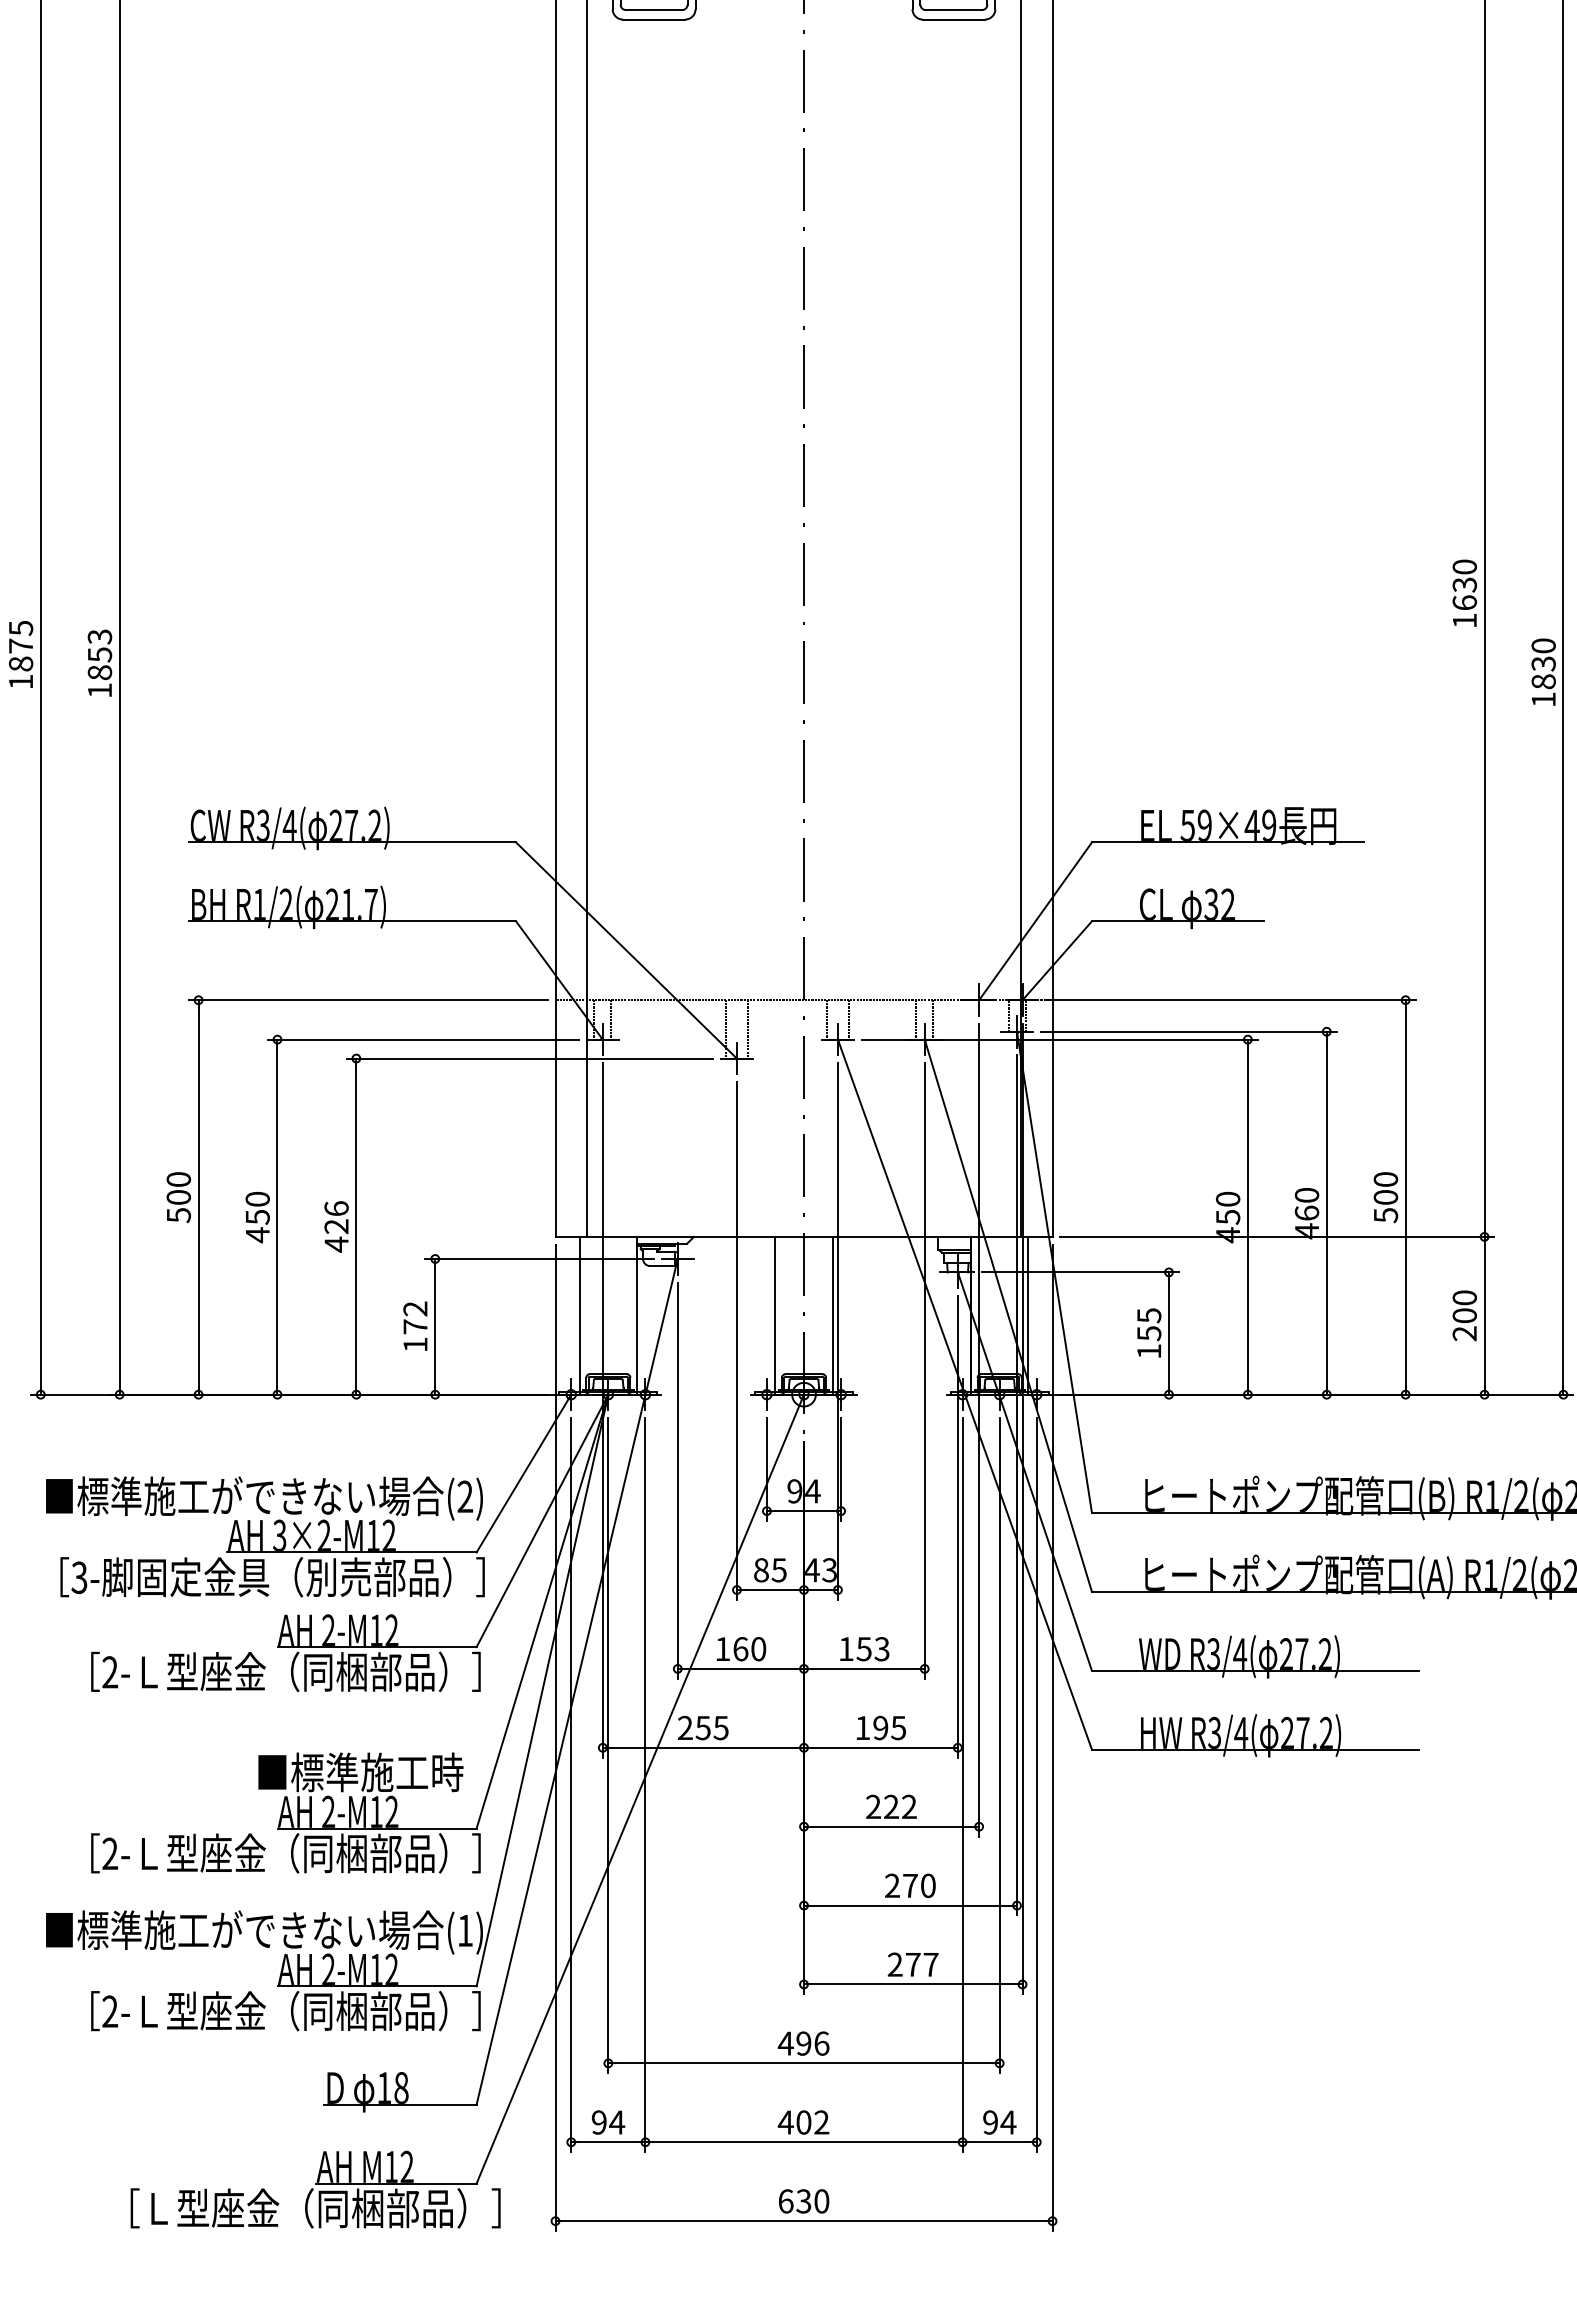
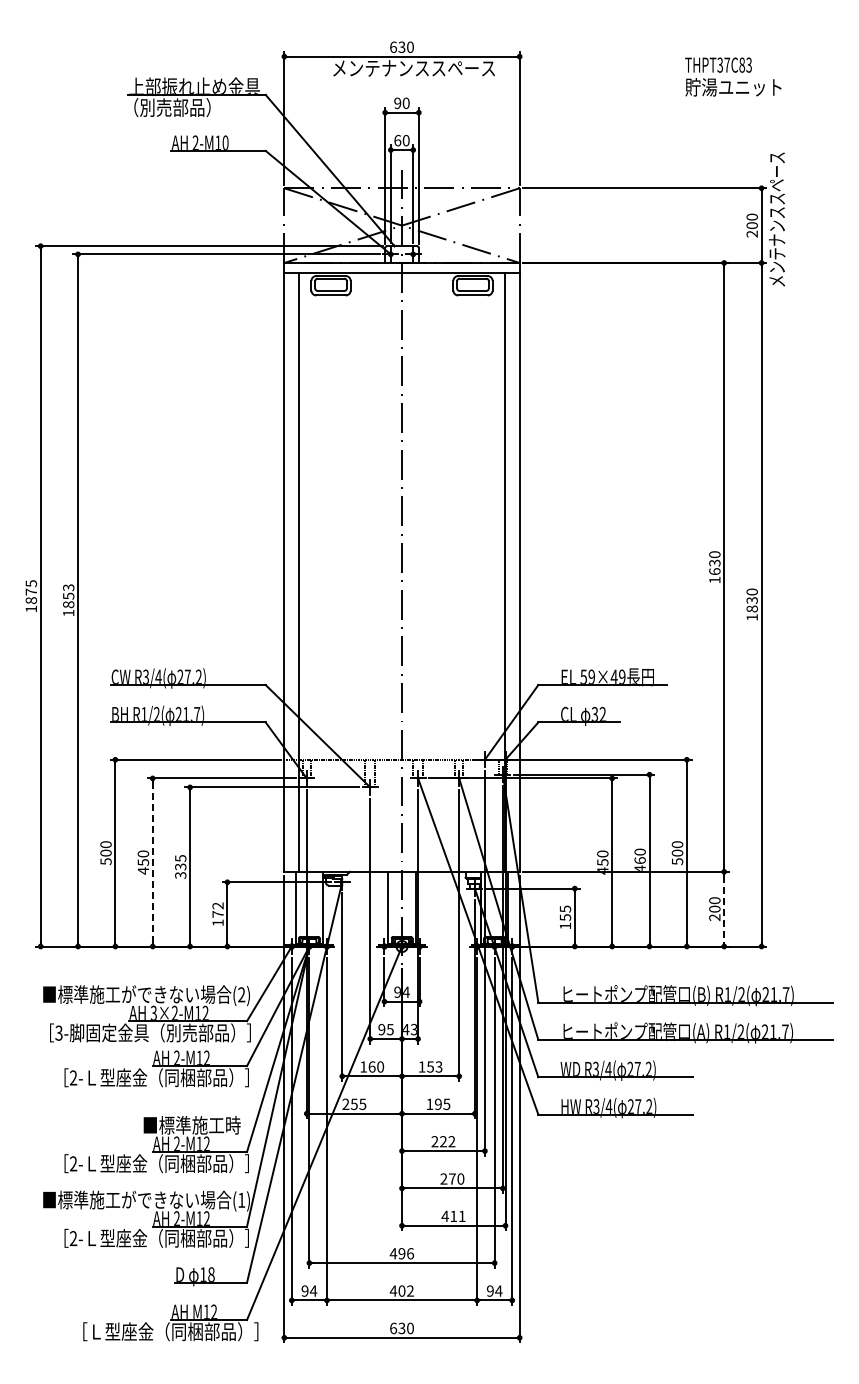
line: (276, 1217) -> (152, 862), solid -> dashed
text: (336, 1227) -> (180, 867), 426 -> 335
line: (1485, 1316) -> (724, 909), solid -> dashed
text: (760, 1569) -> (381, 1029), 85 -> 95
text: (912, 1962) -> (453, 1215), 277 -> 411

